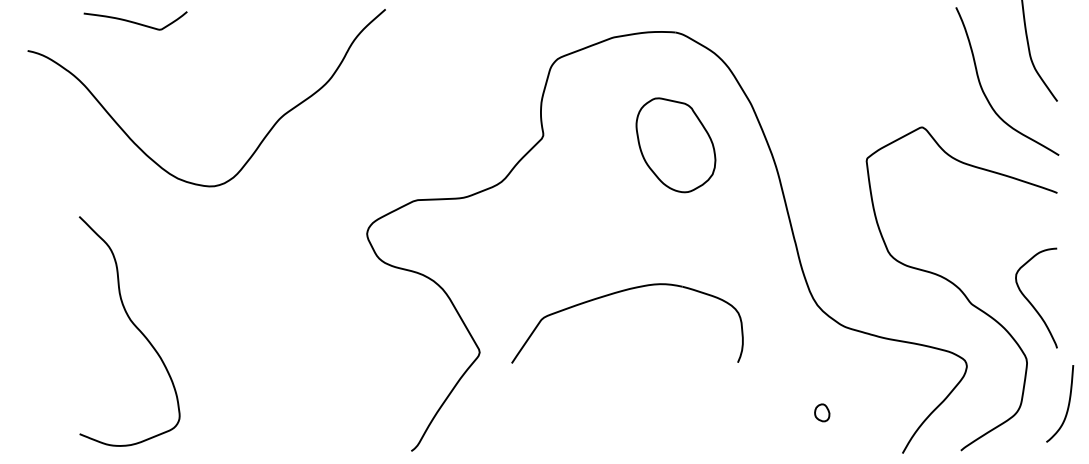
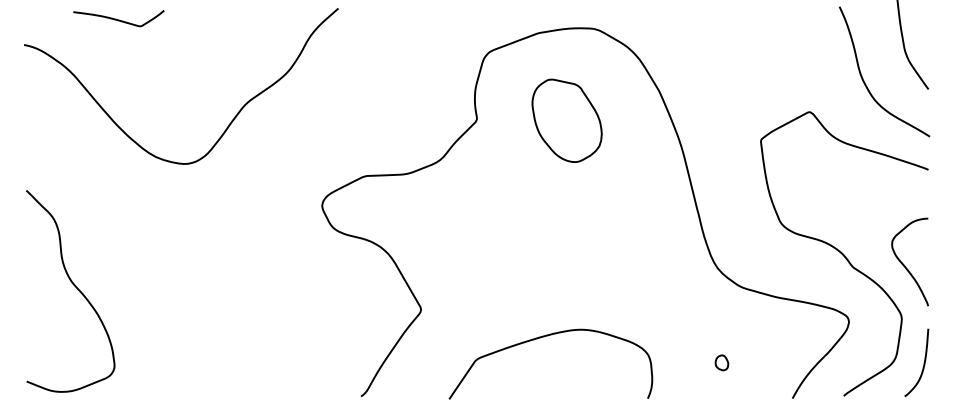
part: (675, 145) -> (566, 121), moved
part: (621, 292) -> (545, 337), moved
curve: (134, 326) -> (74, 286), moved
curve: (1067, 405) -> (923, 364), moved

